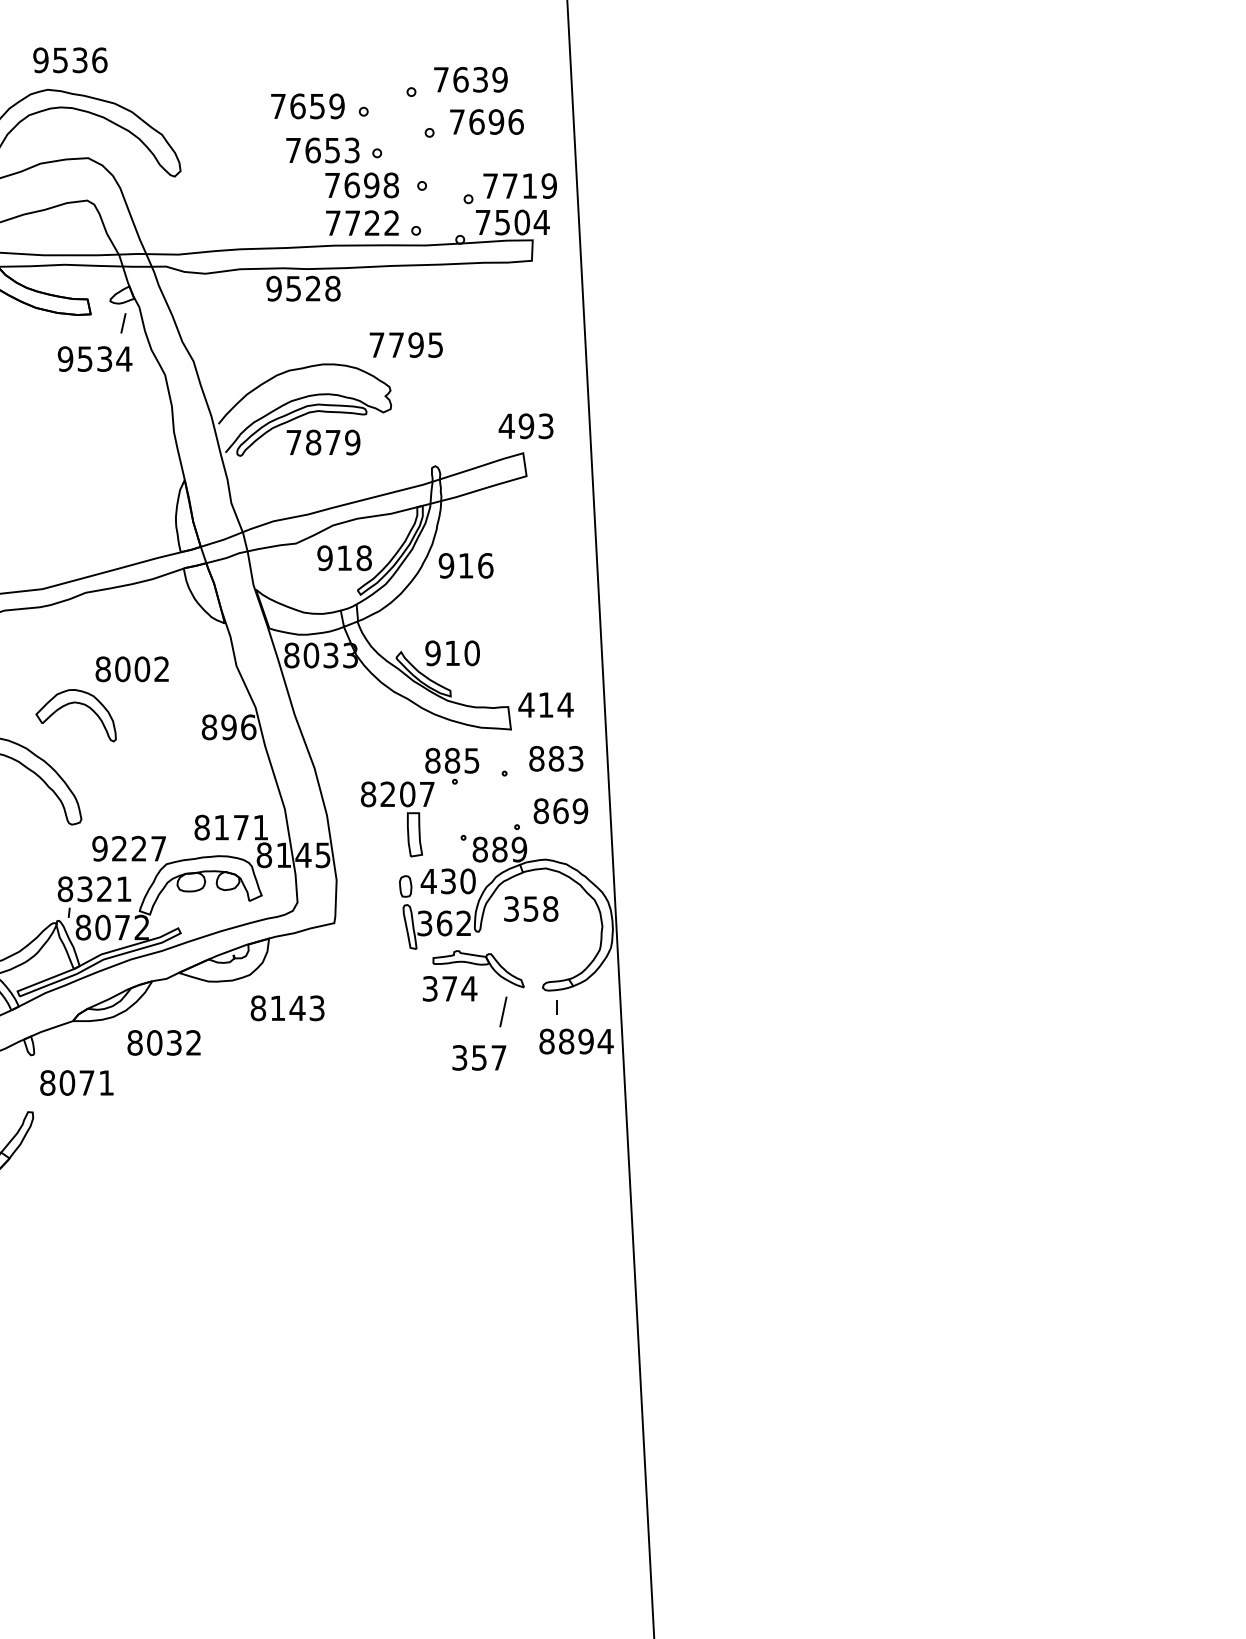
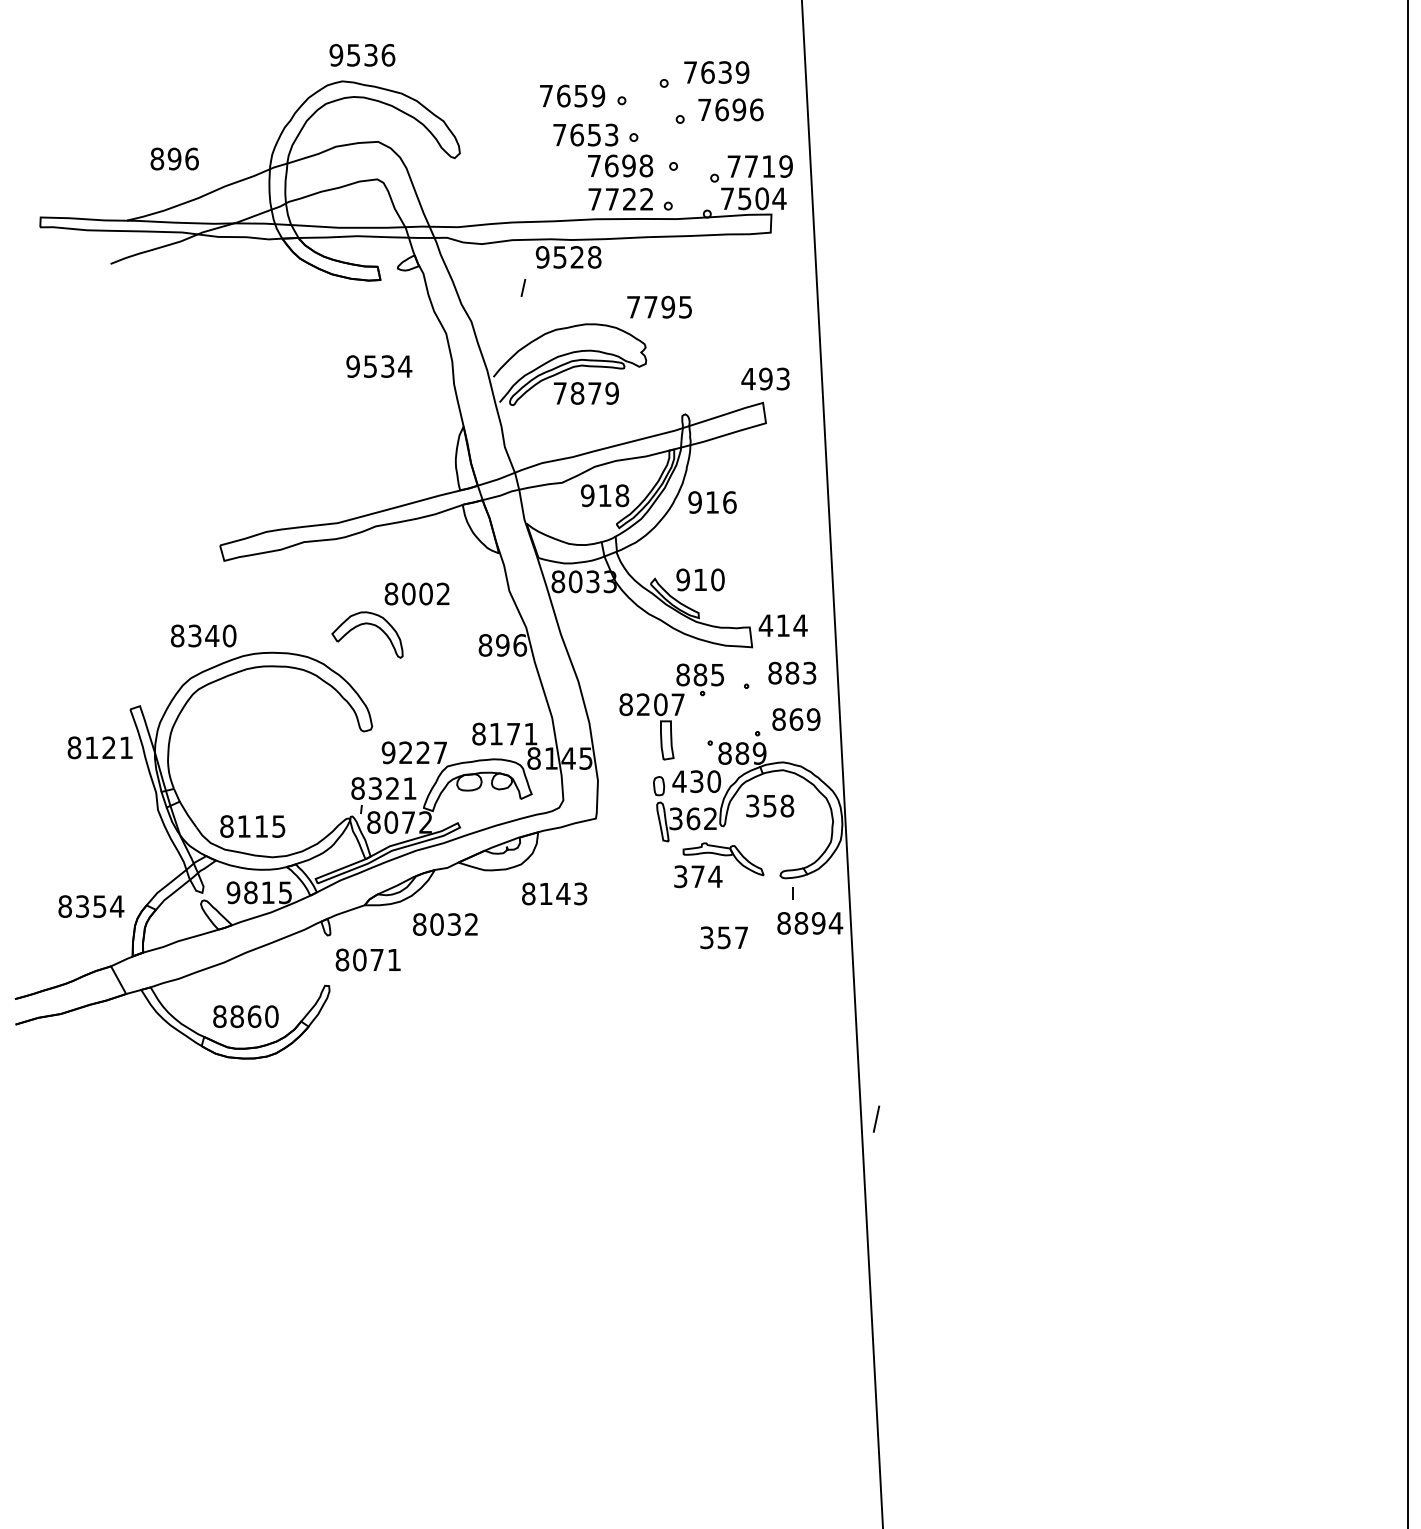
line: (123, 322) -> (523, 287), moved
text: (95, 358) -> (379, 366), moved
line: (503, 1011) -> (876, 1118), moved

